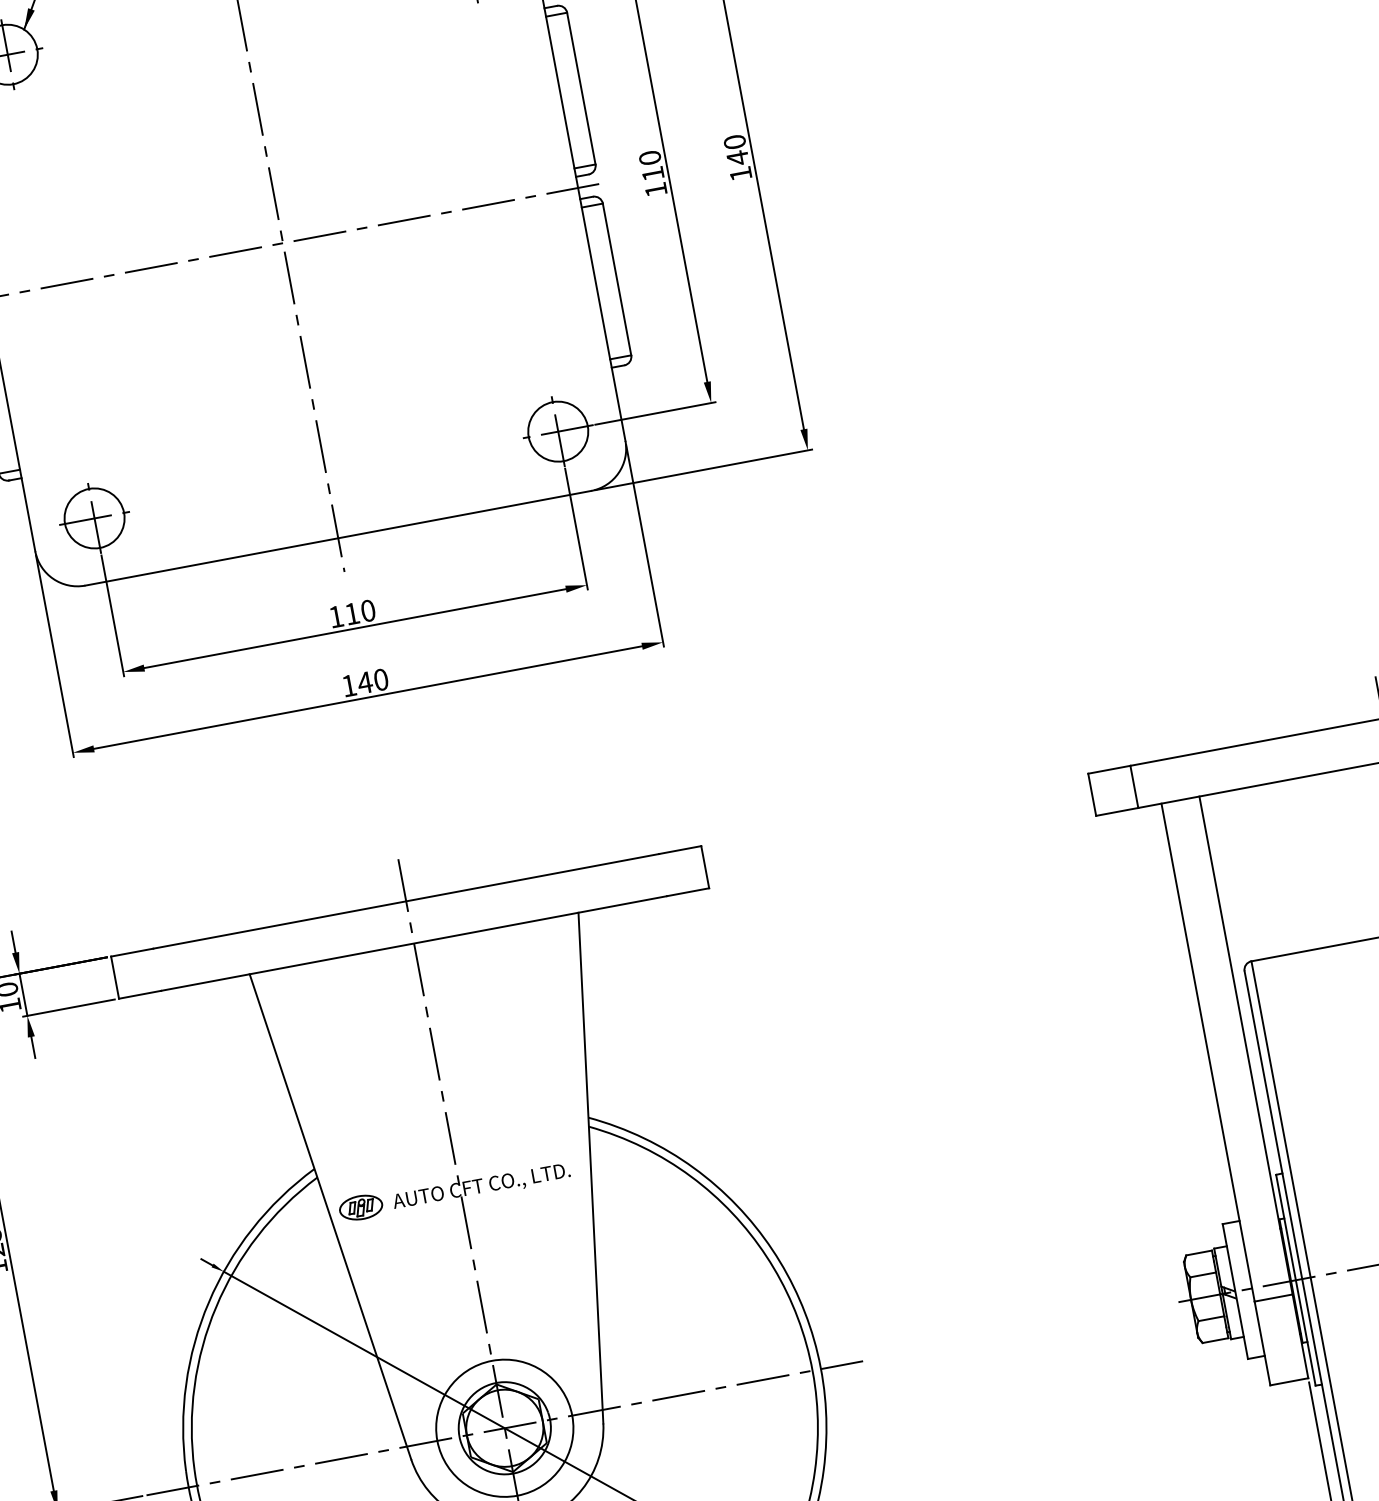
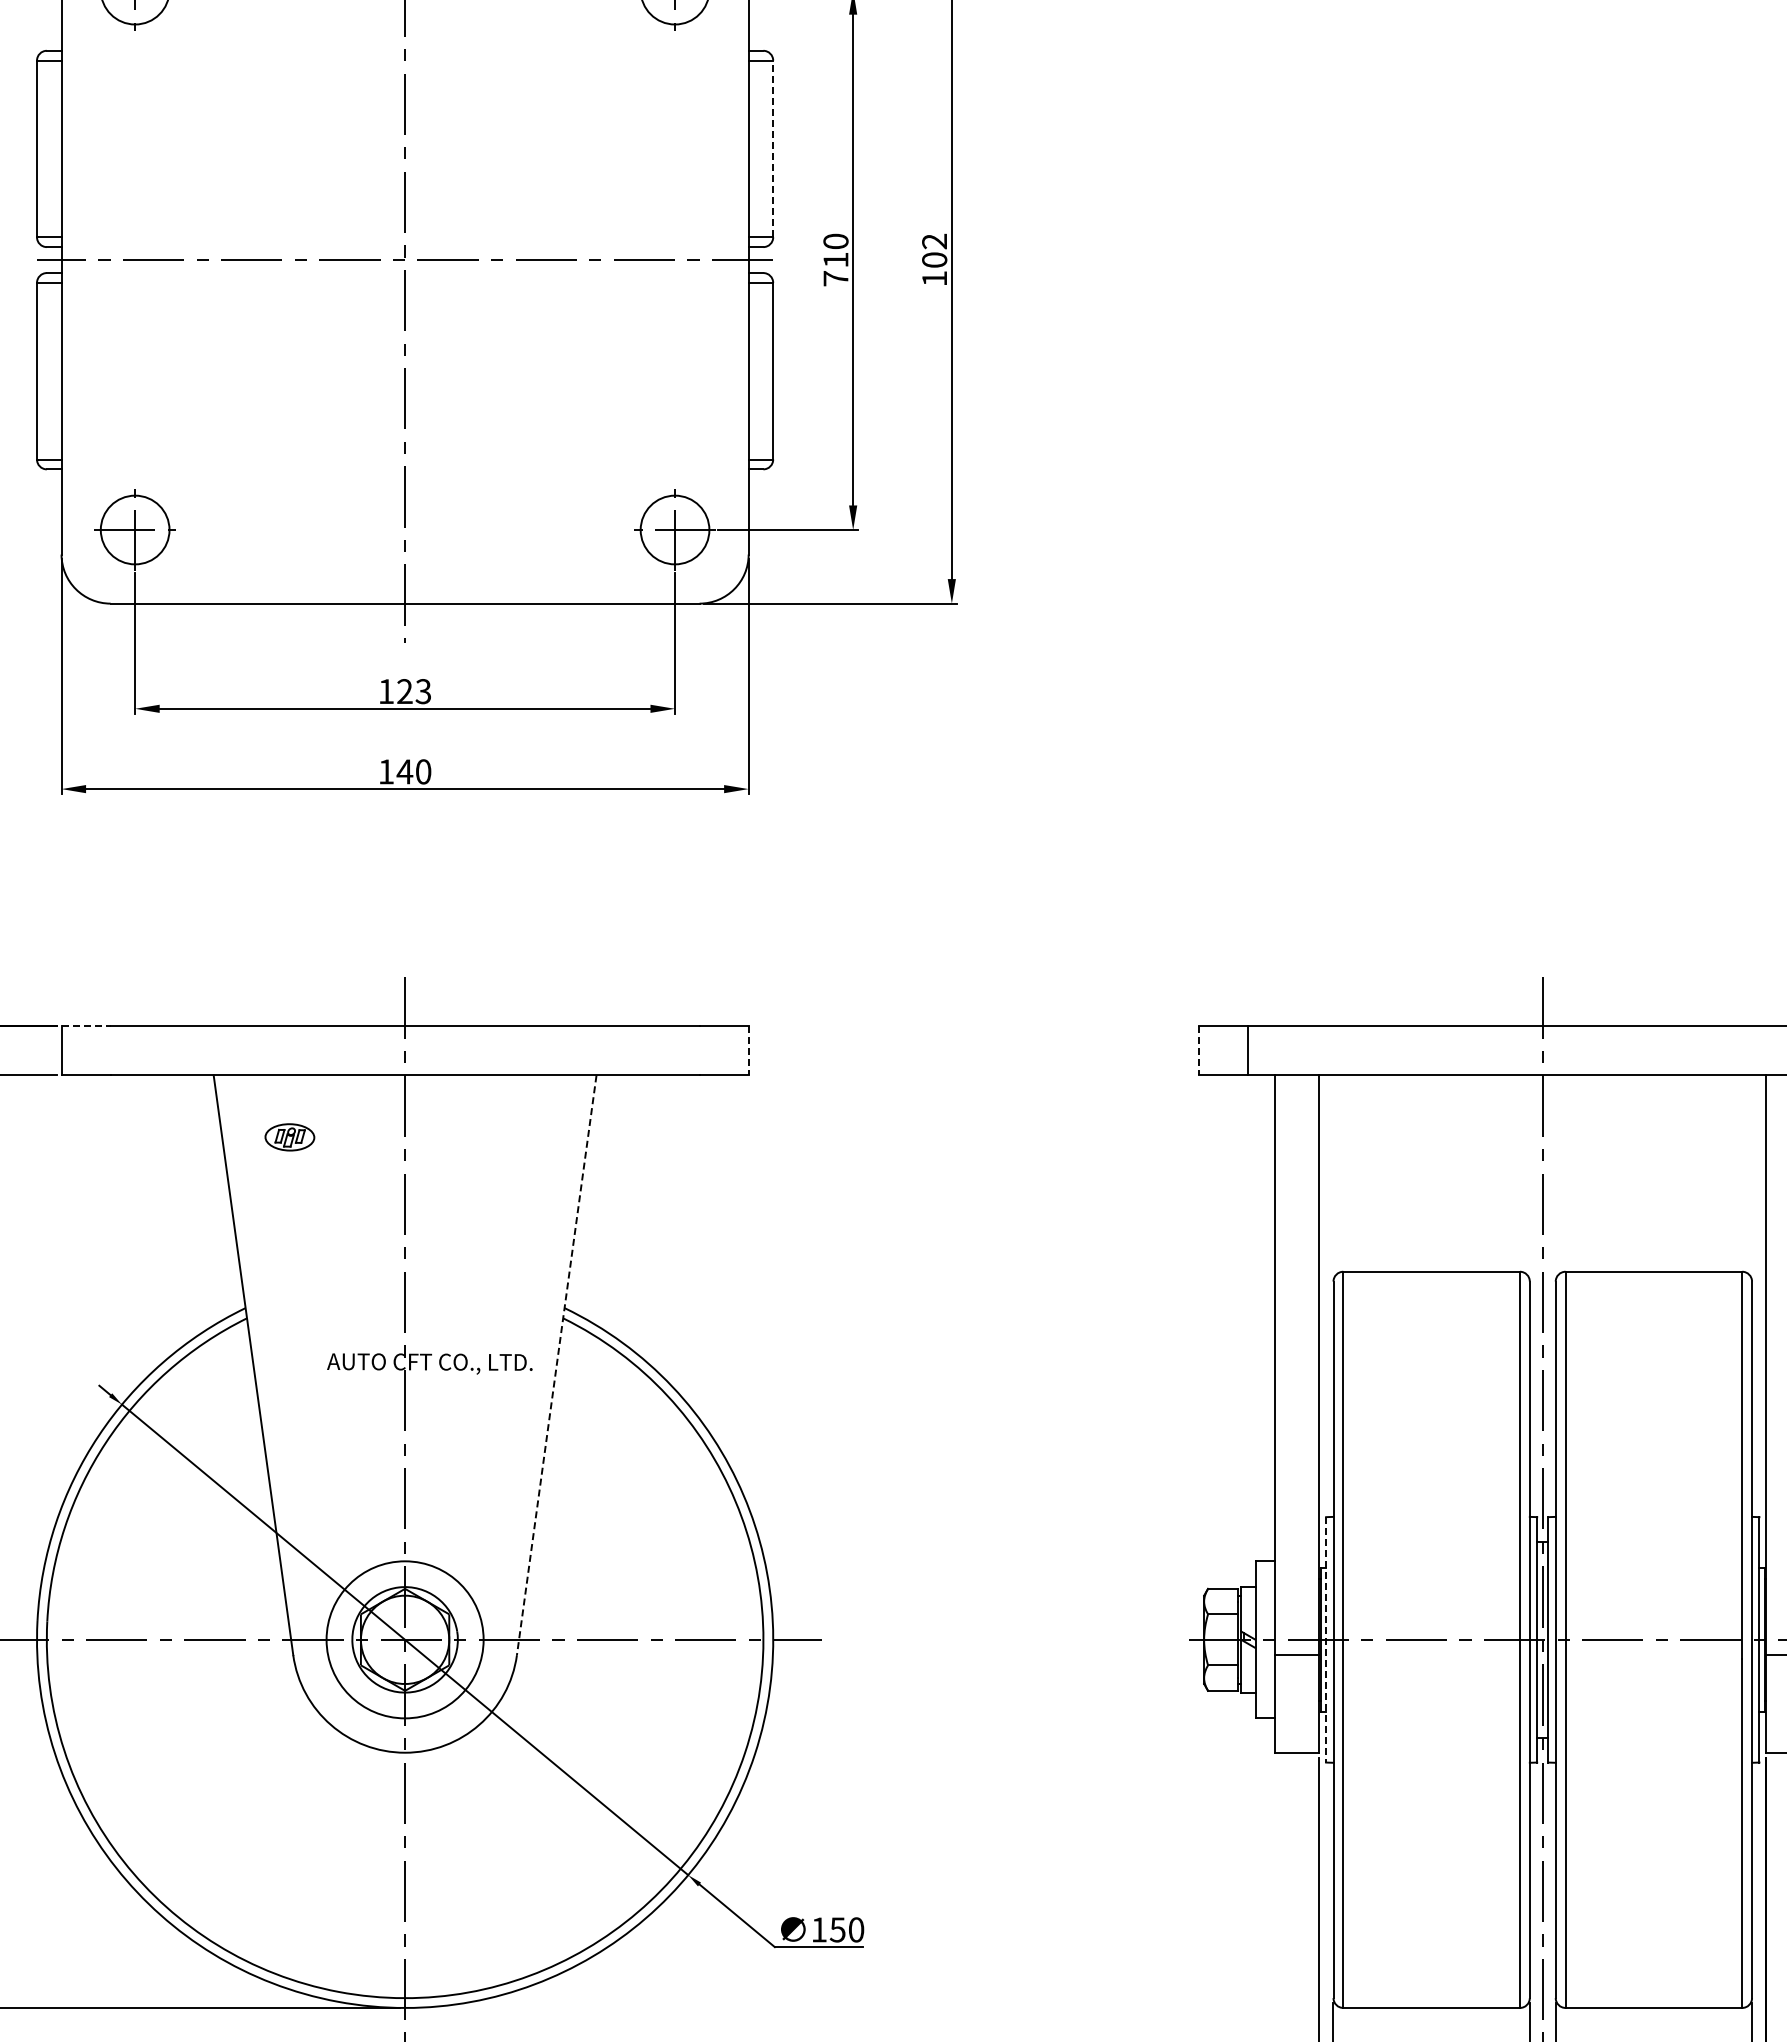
line: (581, 88) -> (773, 148), solid -> dashed
text: (736, 149) -> (934, 250), 140 -> 102
text: (655, 189) -> (835, 278), 110 -> 710
text: (360, 612) -> (414, 691), 110 -> 123
line: (1092, 794) -> (1199, 1050), solid -> dashed
line: (705, 866) -> (748, 1050), solid -> dashed
line: (132, 952) -> (86, 1026), solid -> dashed
line: (590, 1168) -> (556, 1365), solid -> dashed
part: (360, 1207) -> (289, 1137), moved
line: (1296, 1279) -> (1326, 1639), solid -> dashed

